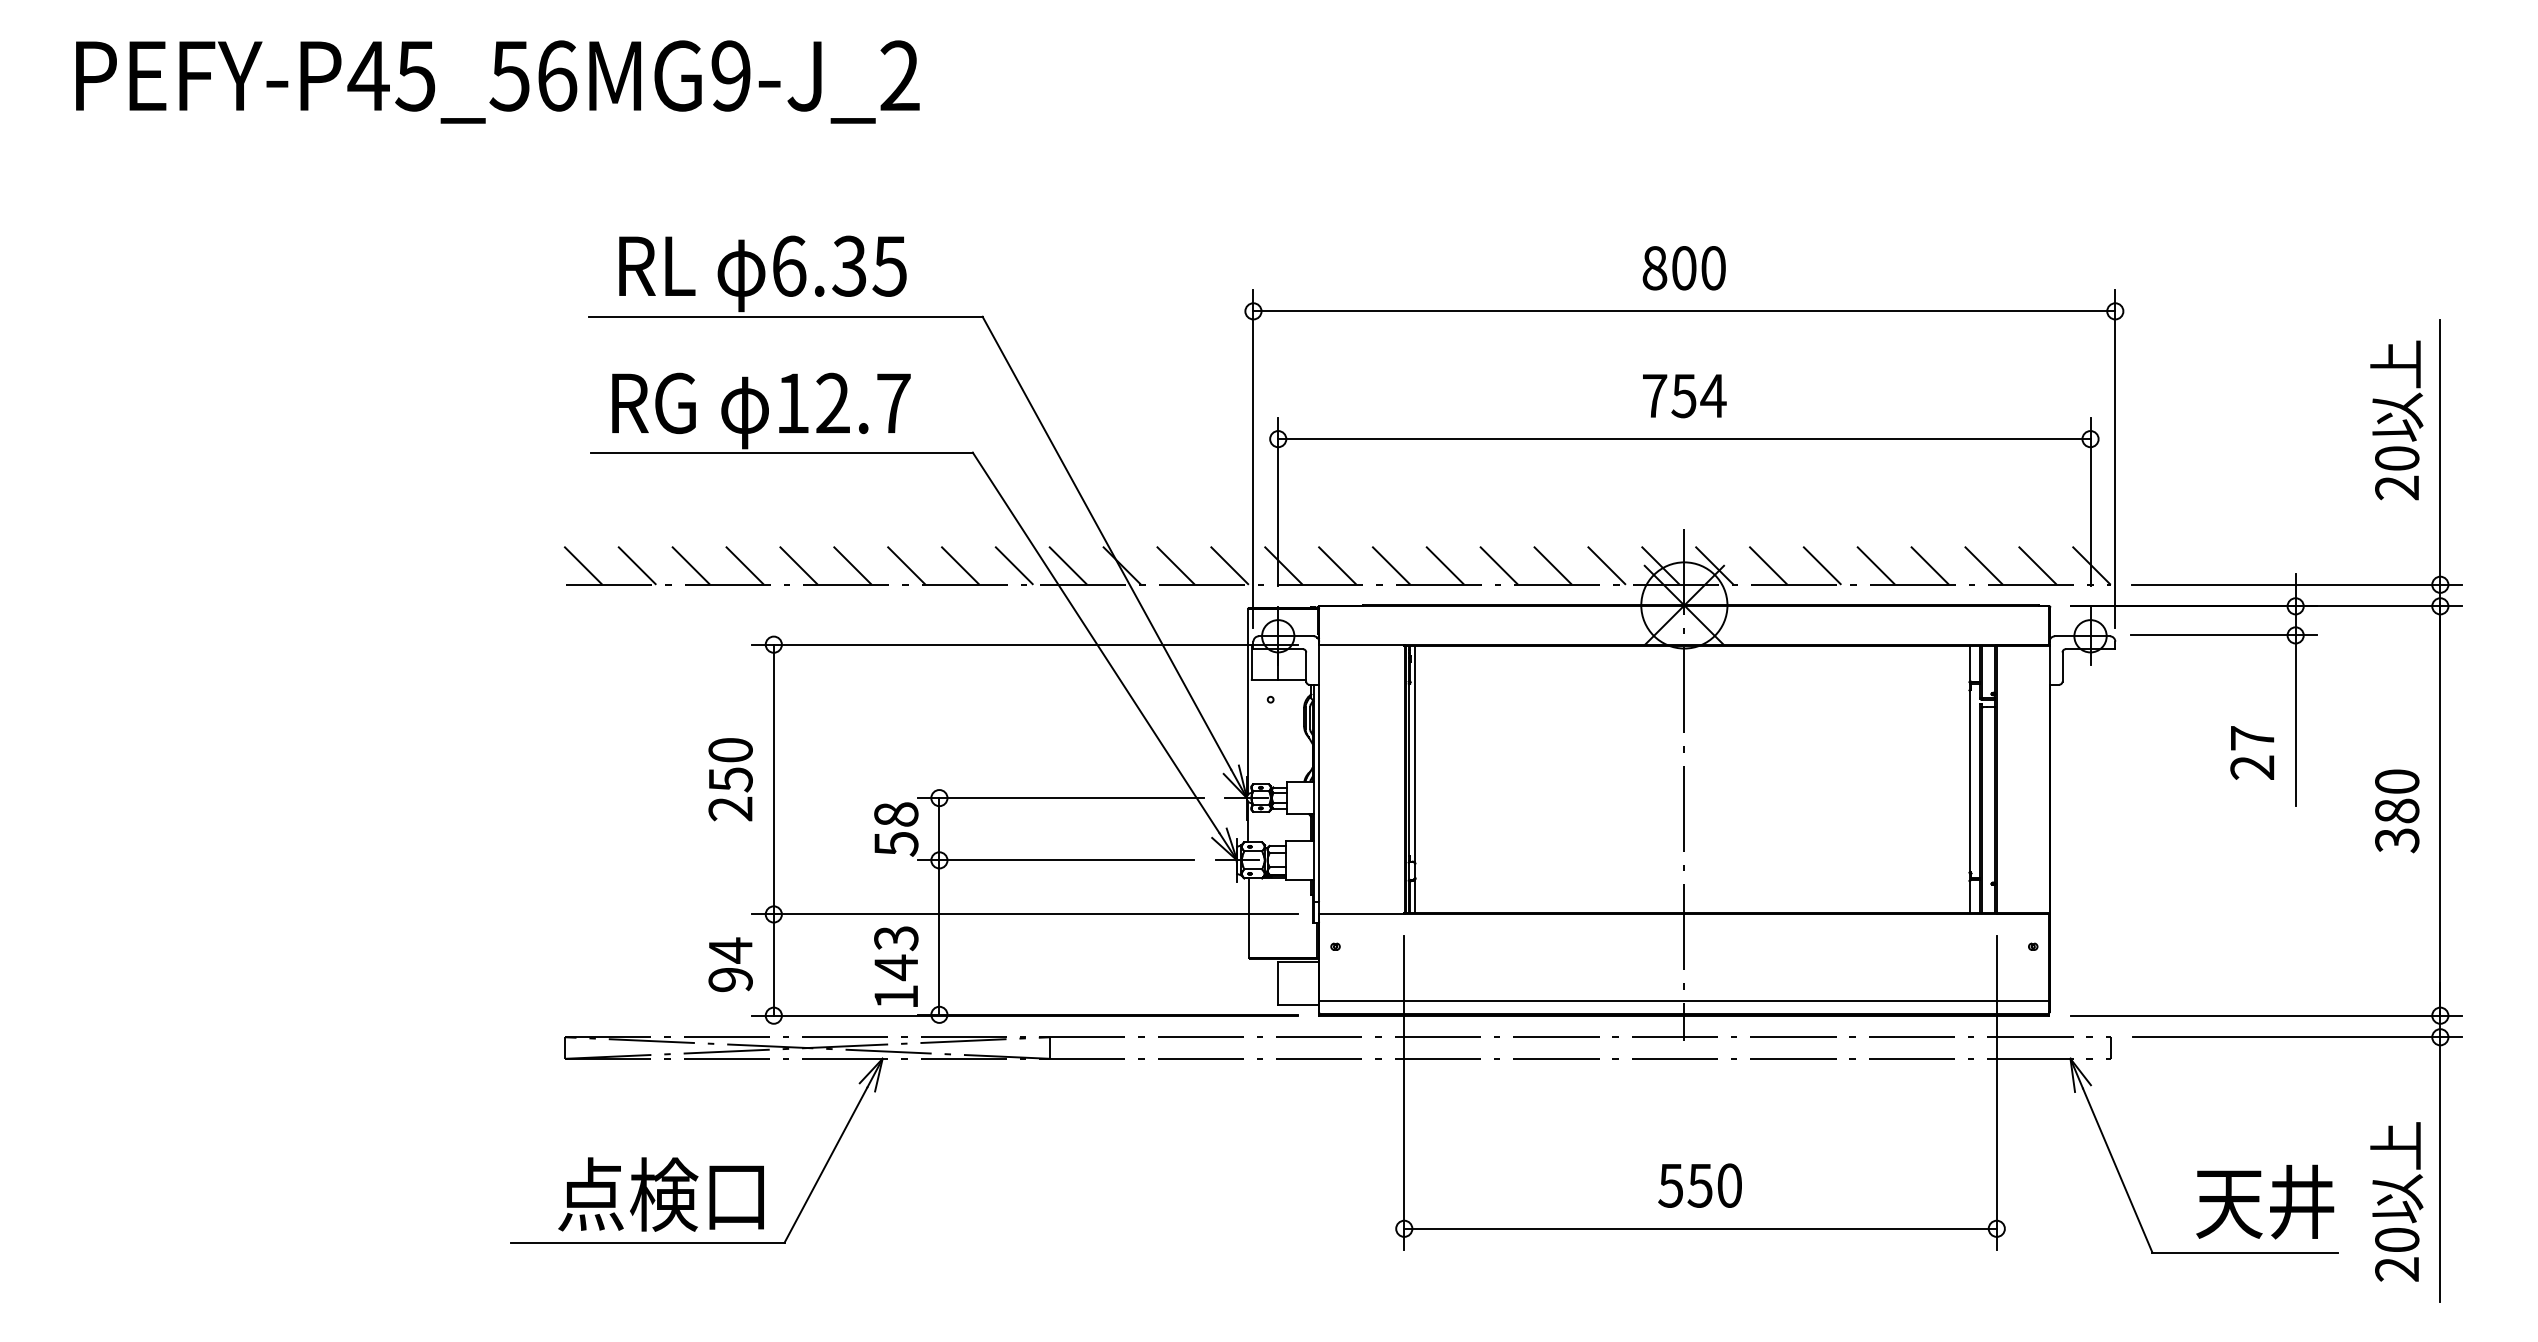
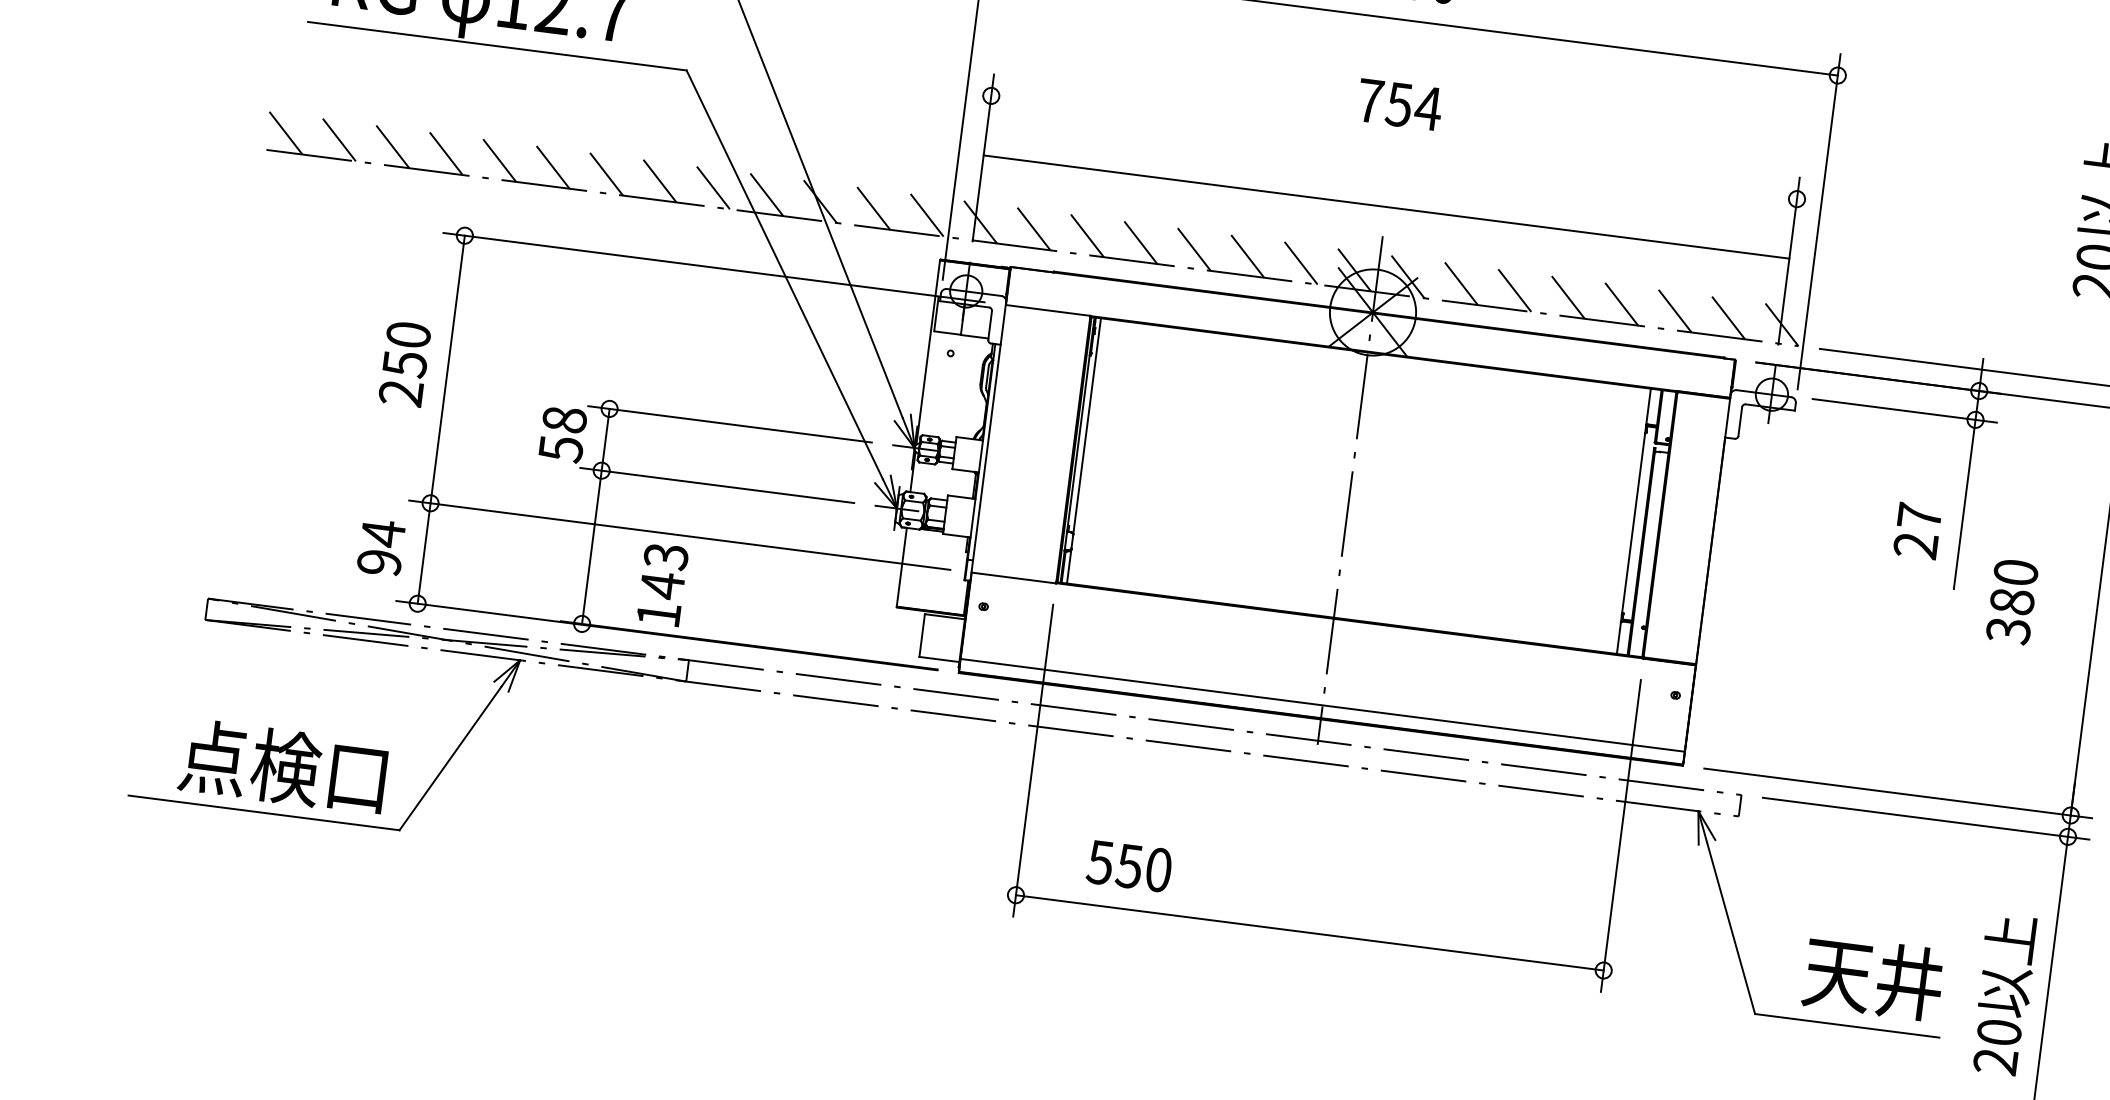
line: (1684, 439) -> (1386, 207), moved
text: (2397, 811) -> (2012, 602), moved
text: (896, 966) -> (662, 584), moved
text: (1699, 1185) -> (1128, 866), moved

